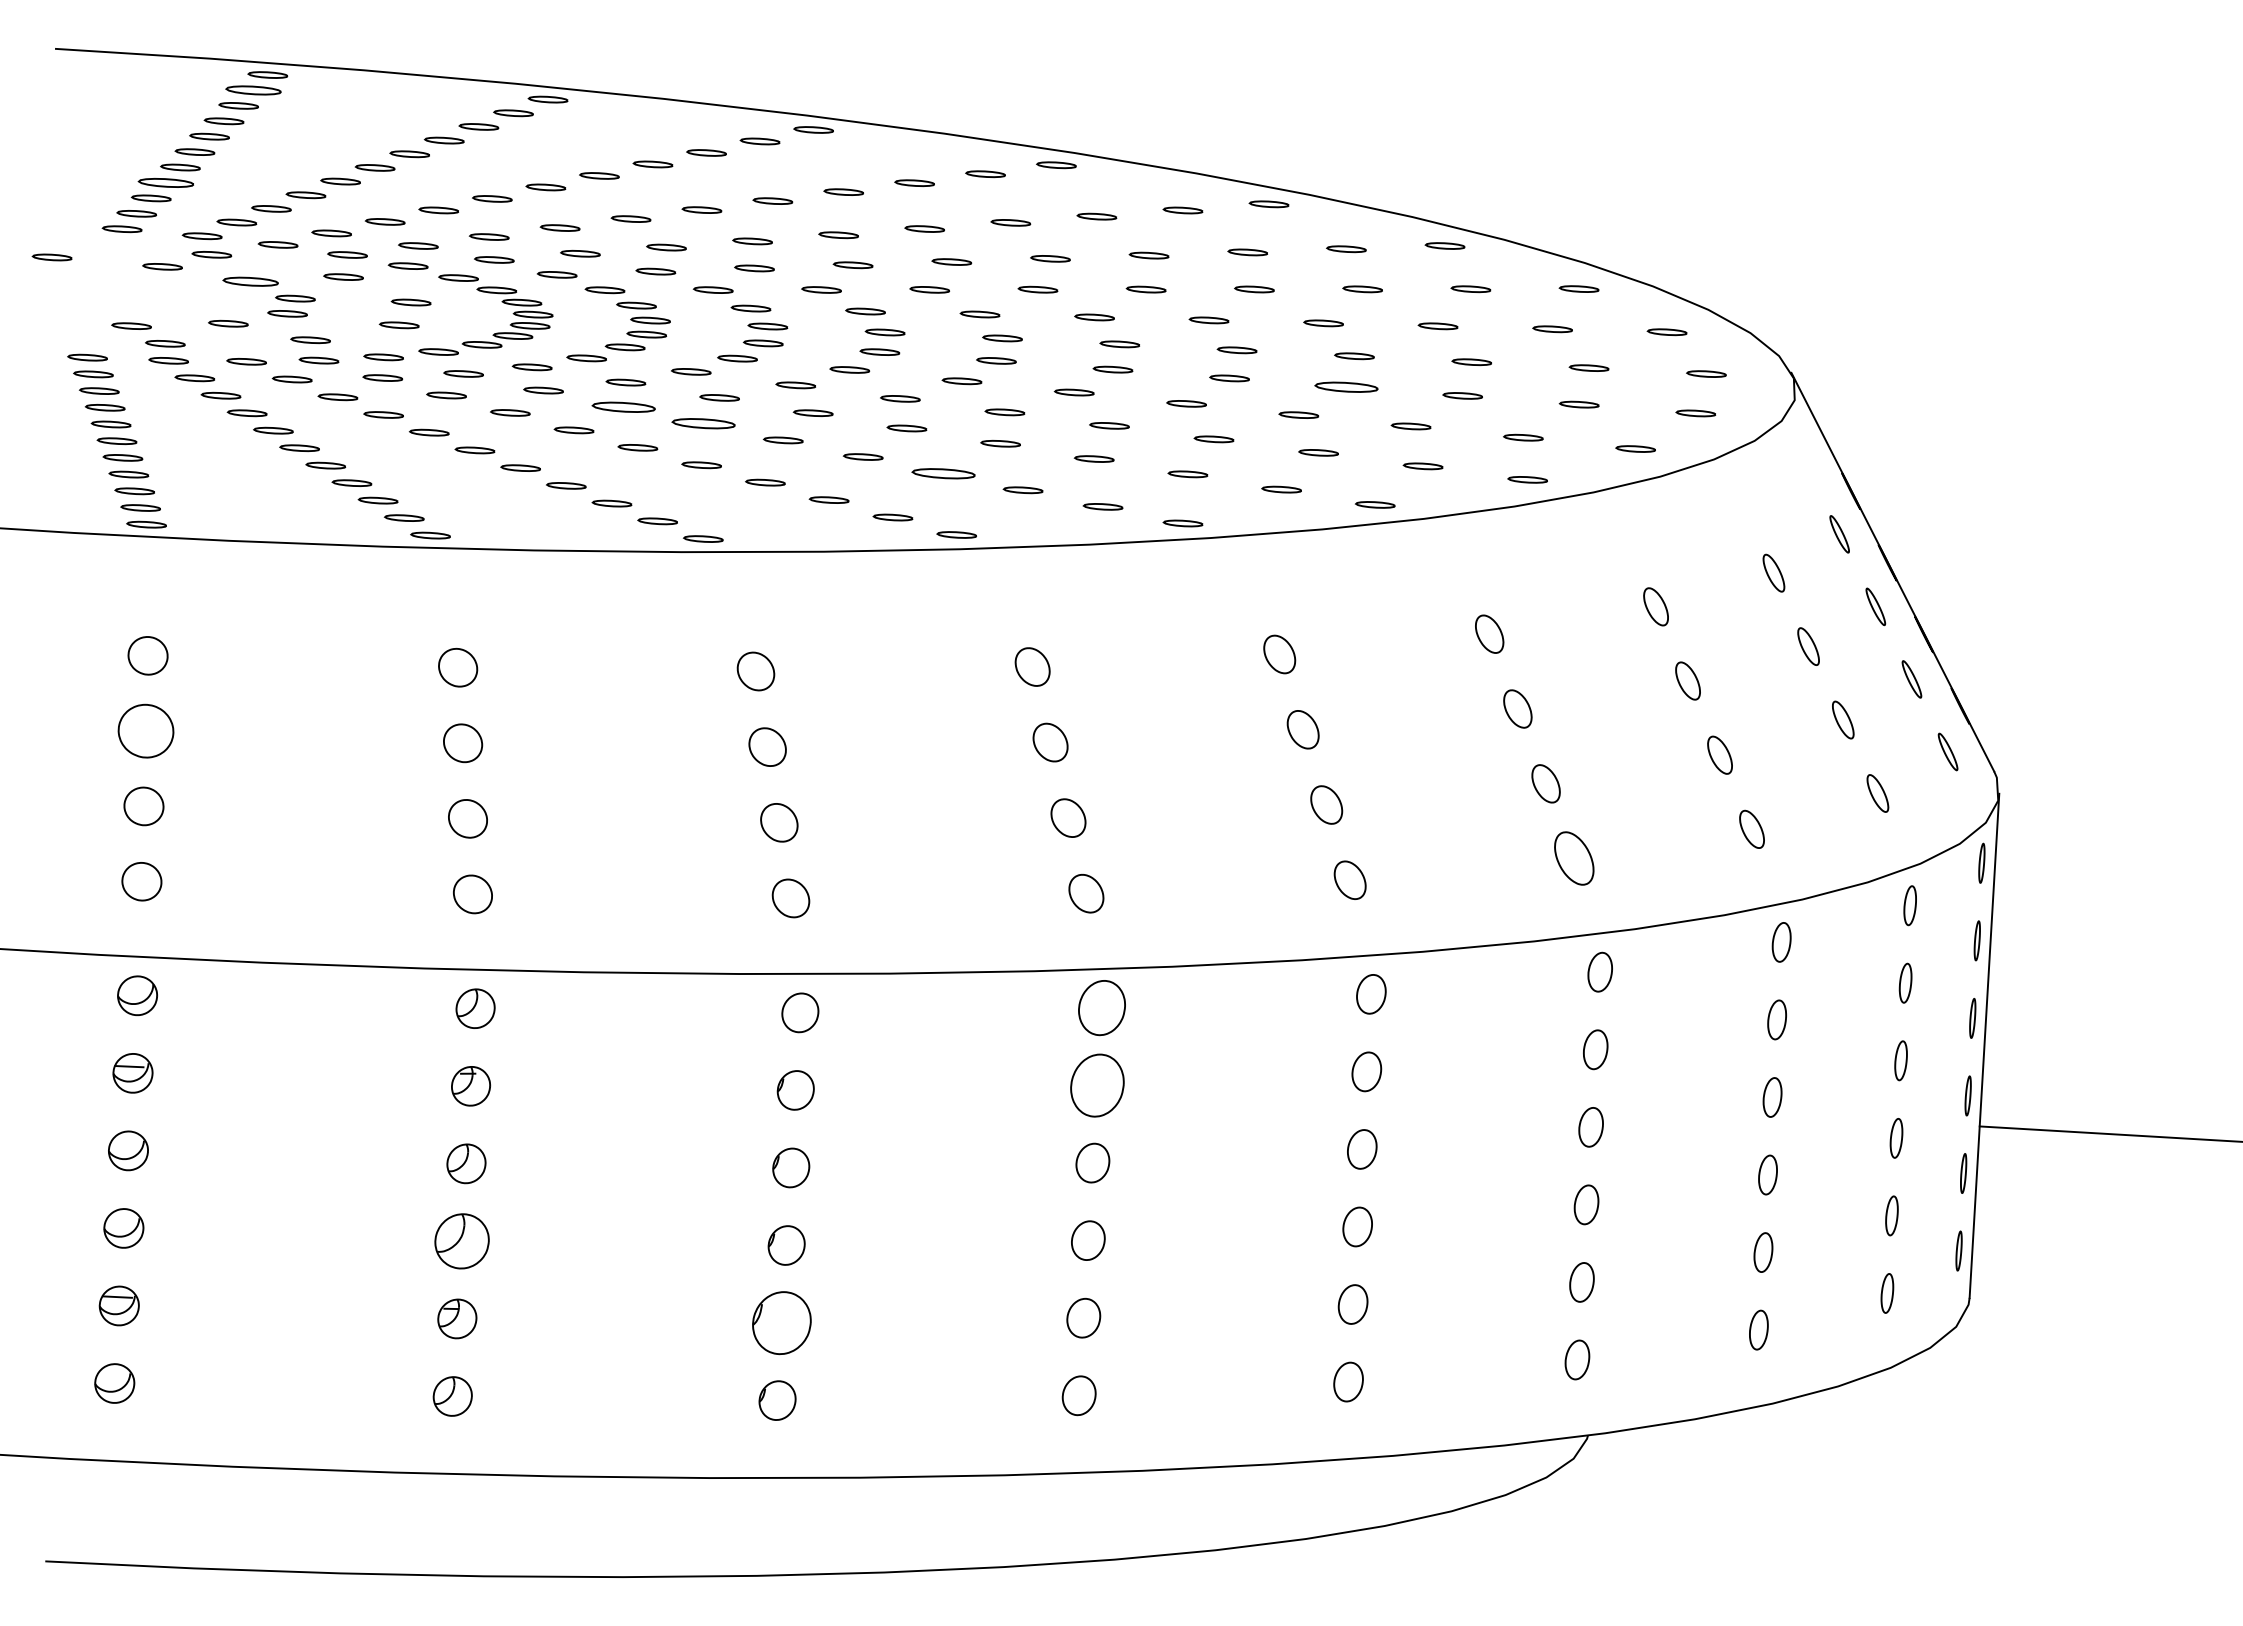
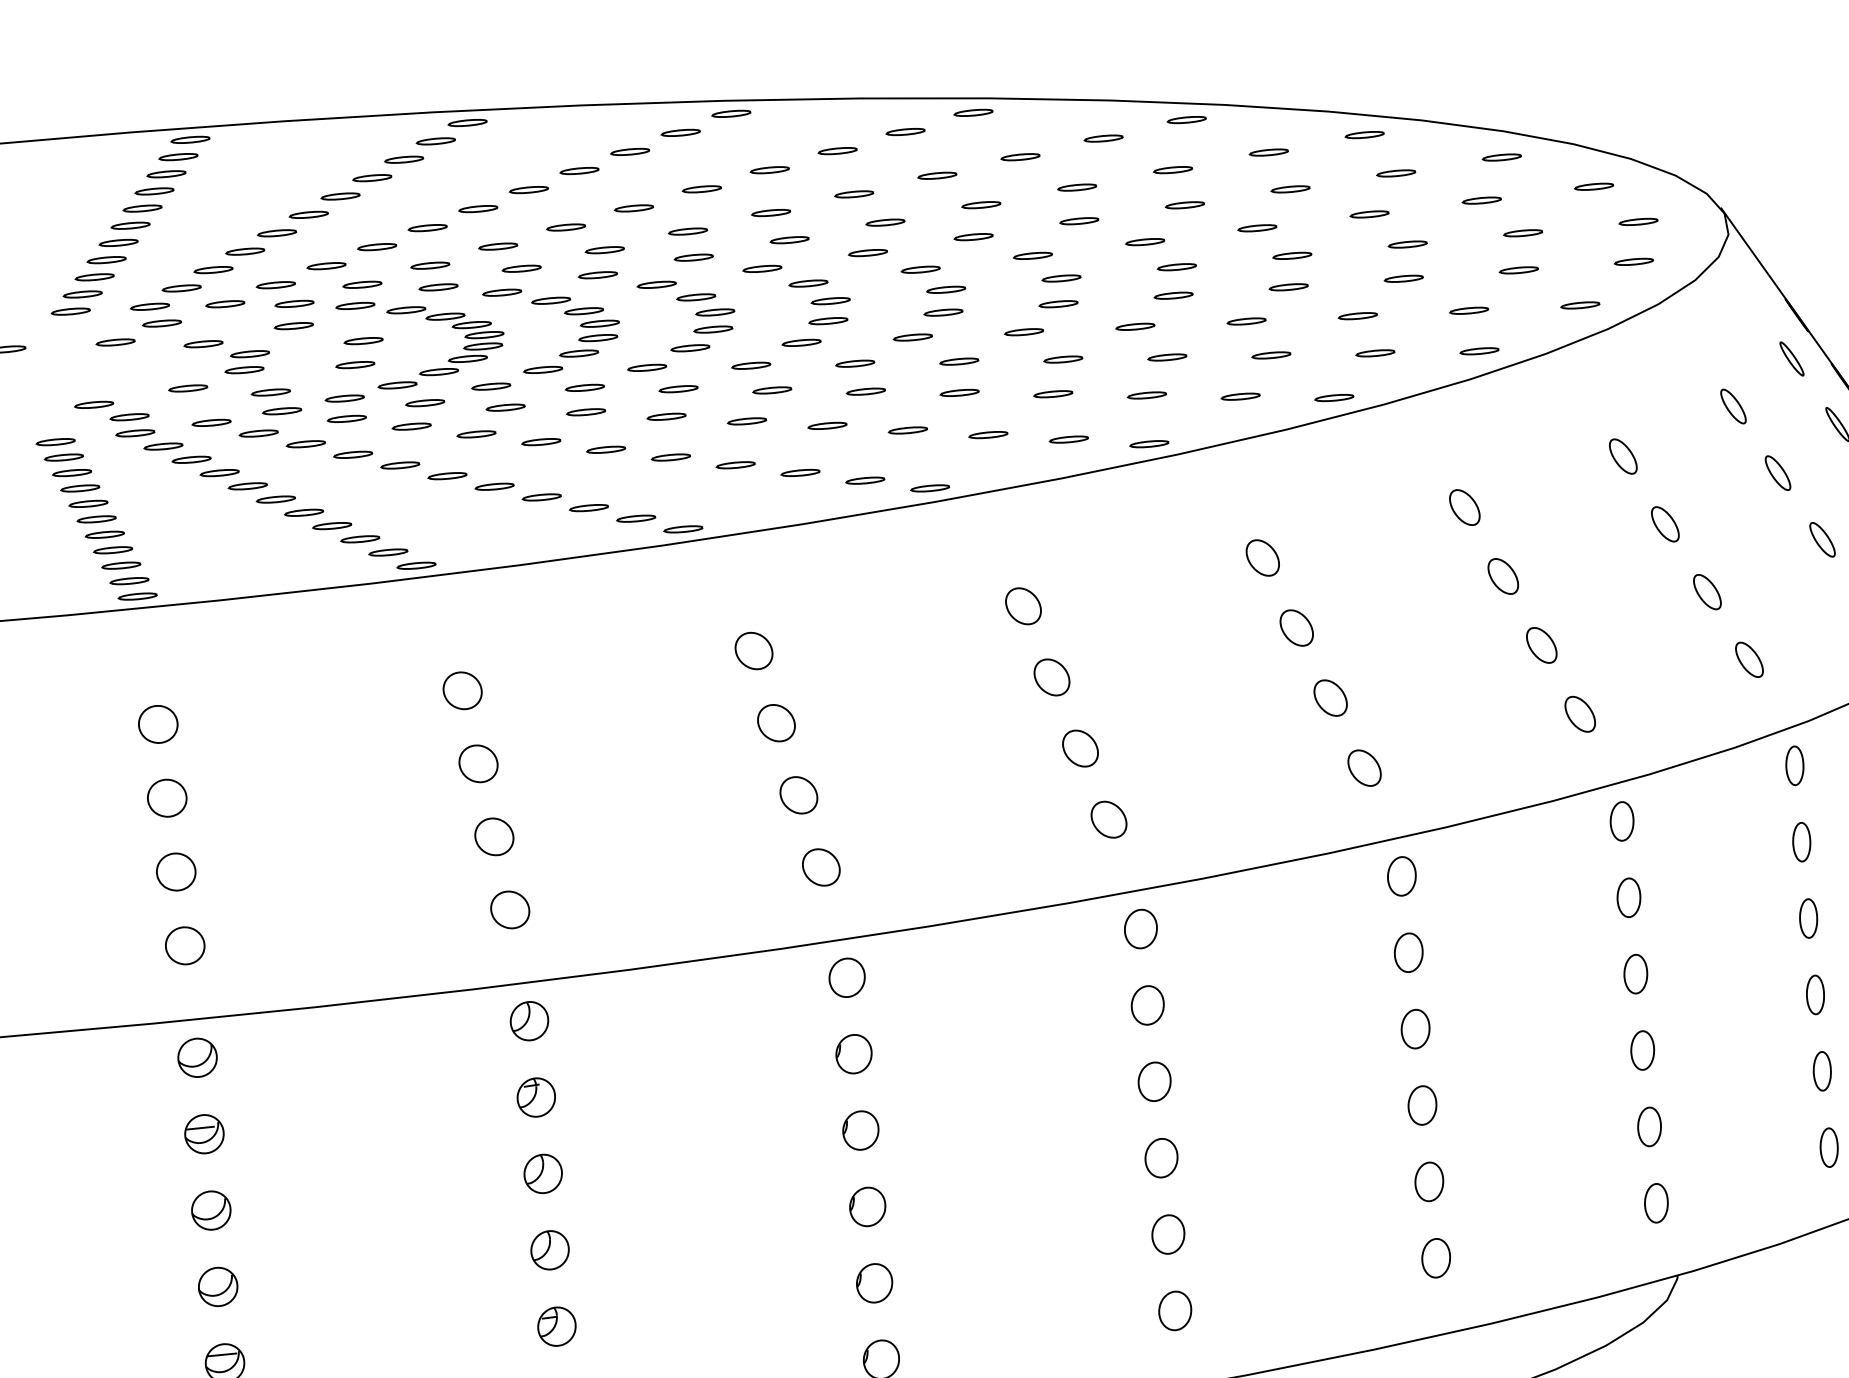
part: (252, 90) -> (177, 157), size x0.71
part: (165, 182) -> (106, 259), size x0.71
part: (249, 281) -> (202, 344), size x0.71
part: (1345, 386) -> (1287, 286), size x0.62
part: (623, 406) -> (586, 411), size x0.62
part: (703, 423) -> (666, 416), size x0.62
part: (942, 473) -> (907, 430), size x0.62
part: (145, 730) -> (166, 797), size x0.71
part: (1574, 858) -> (1580, 714), size x0.71
part: (1101, 1007) -> (1140, 928), size x0.71
part: (1097, 1085) -> (1147, 1005), size x0.62
part: (461, 1241) -> (549, 1250), size x0.71
part: (782, 1322) -> (874, 1282), size x0.62

